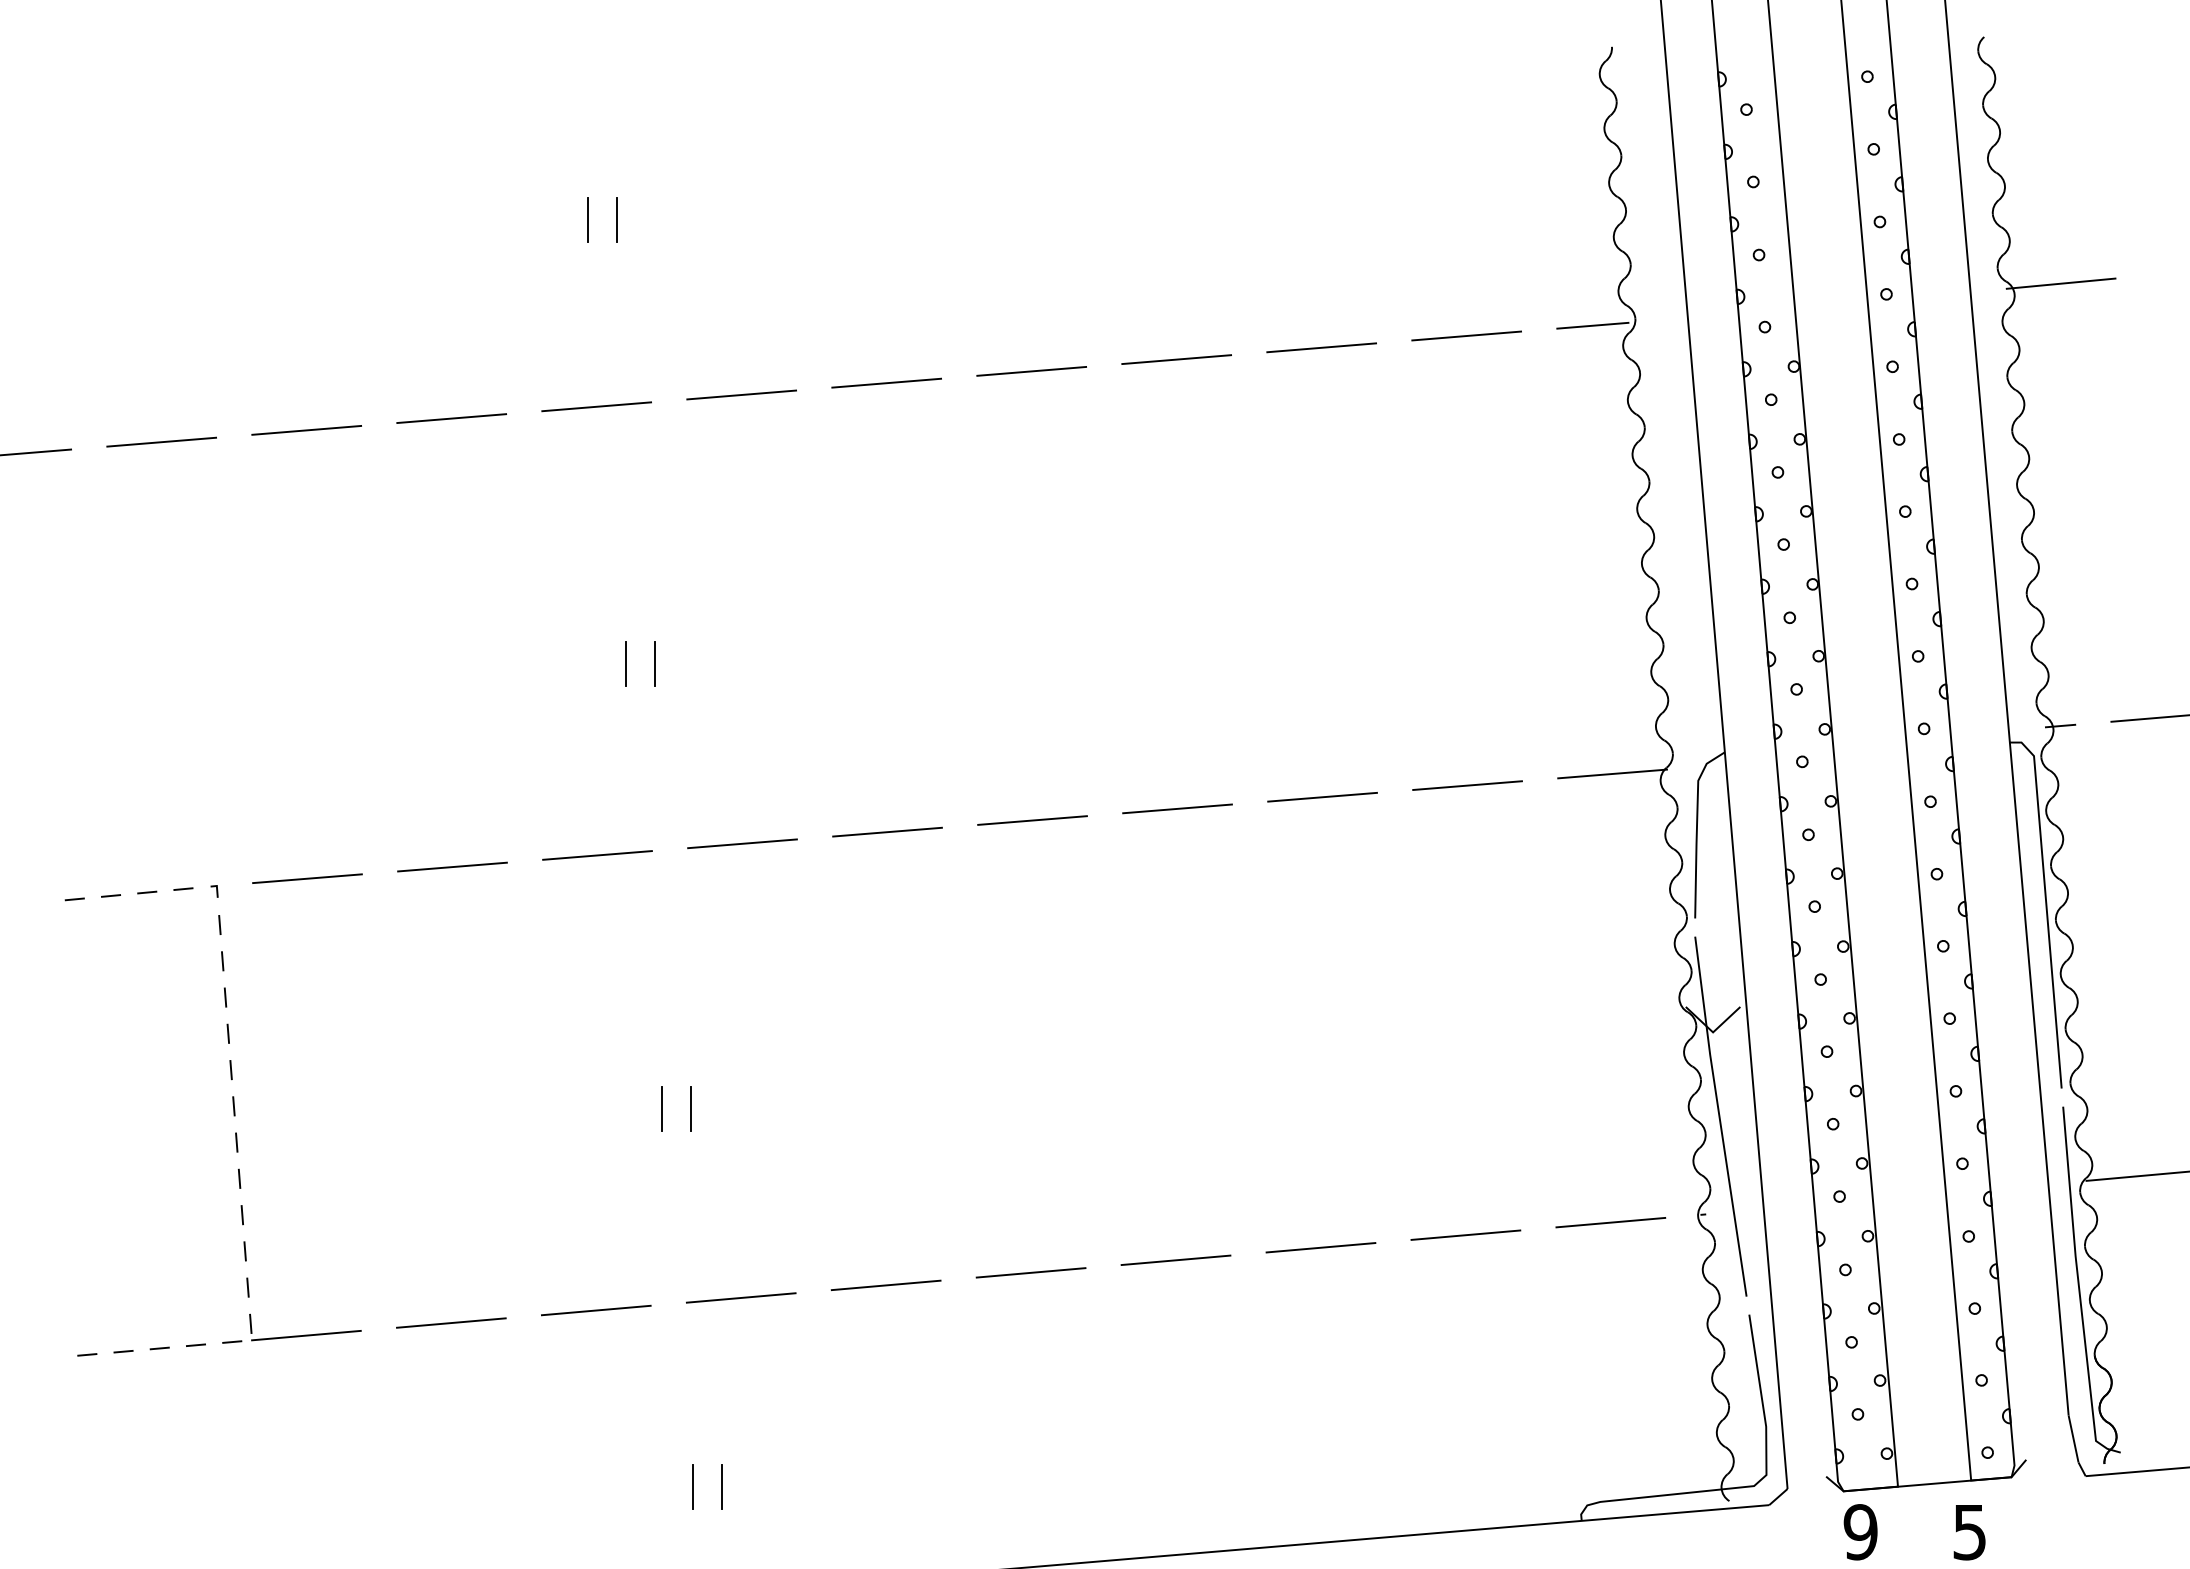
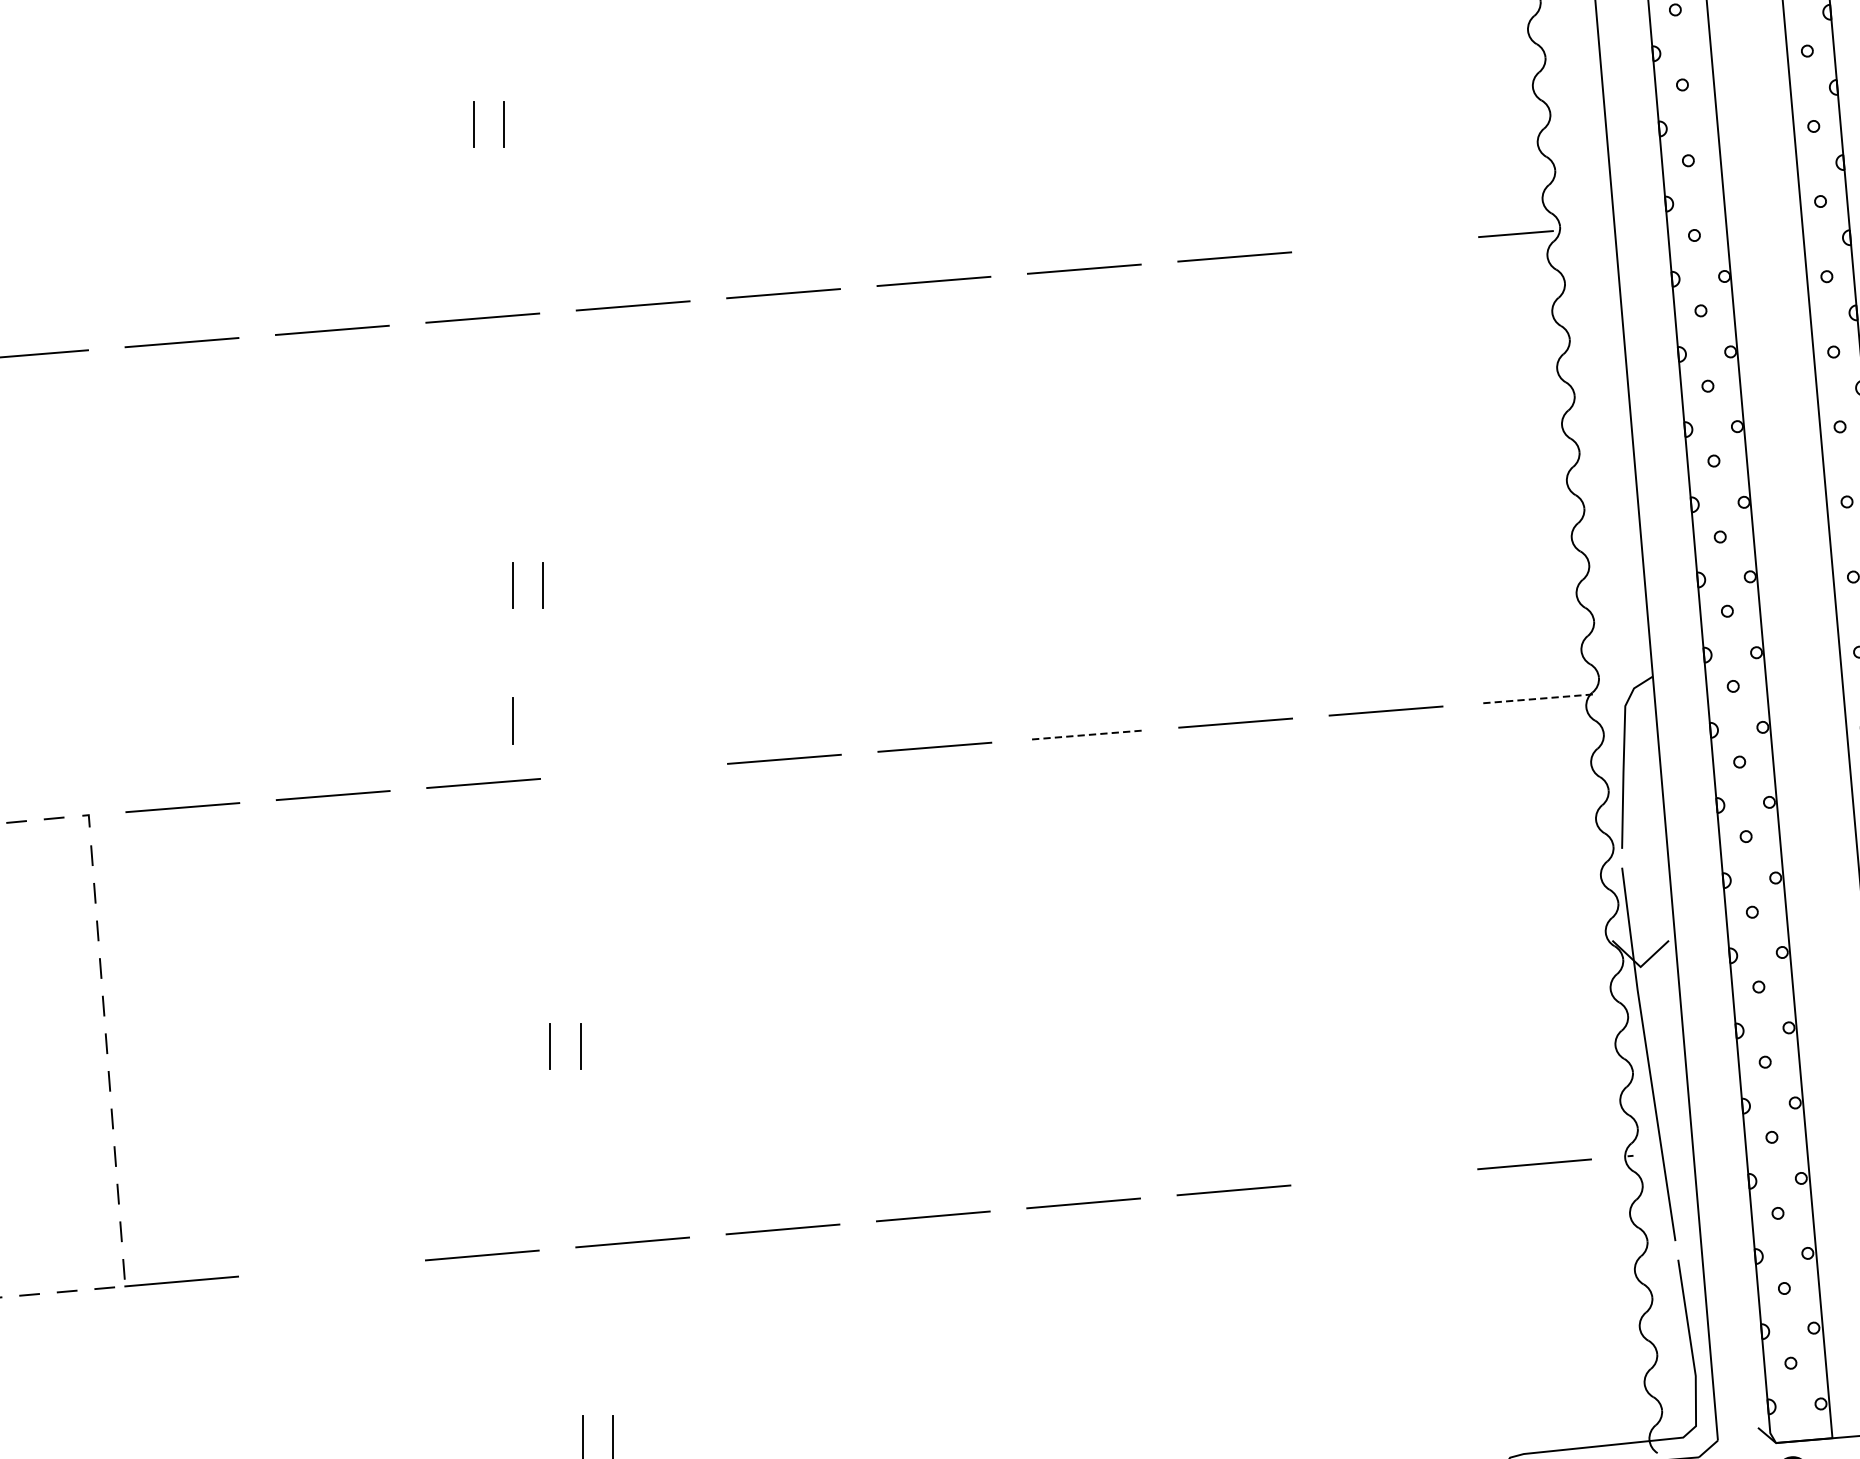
line: (1466, 335) -> (1384, 244), removed
line: (1612, 773) -> (1536, 698), solid -> dashed
line: (625, 794) -> (512, 720), added
line: (1177, 808) -> (1085, 734), solid -> dashed
line: (742, 843) -> (633, 771), removed
line: (1465, 1234) -> (1383, 1176), removed
line: (451, 1322) -> (332, 1267), removed

